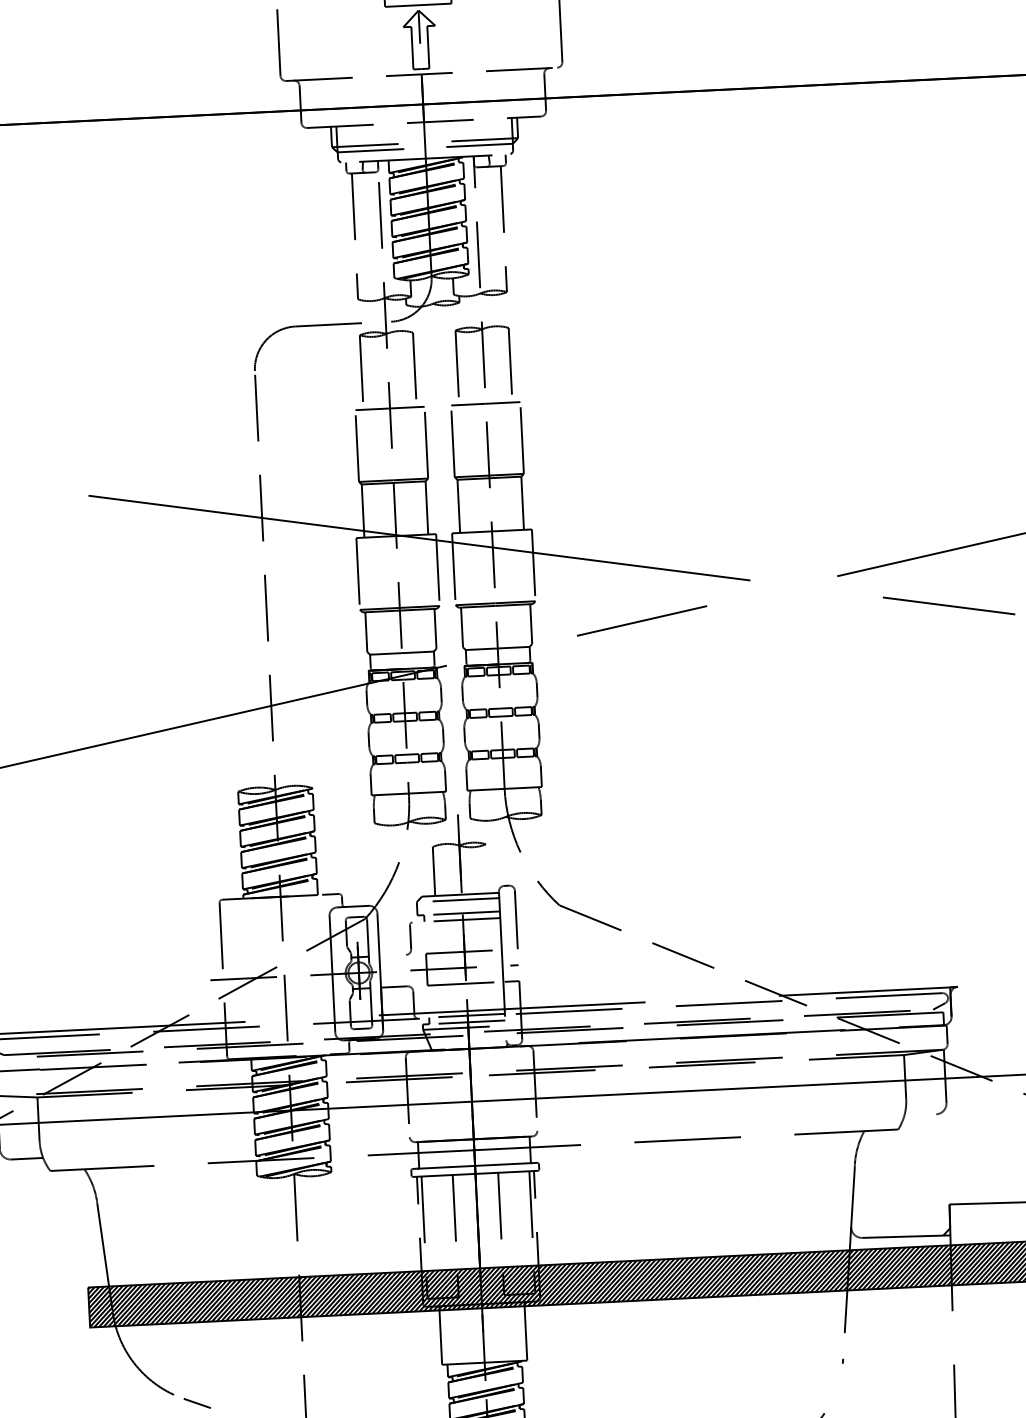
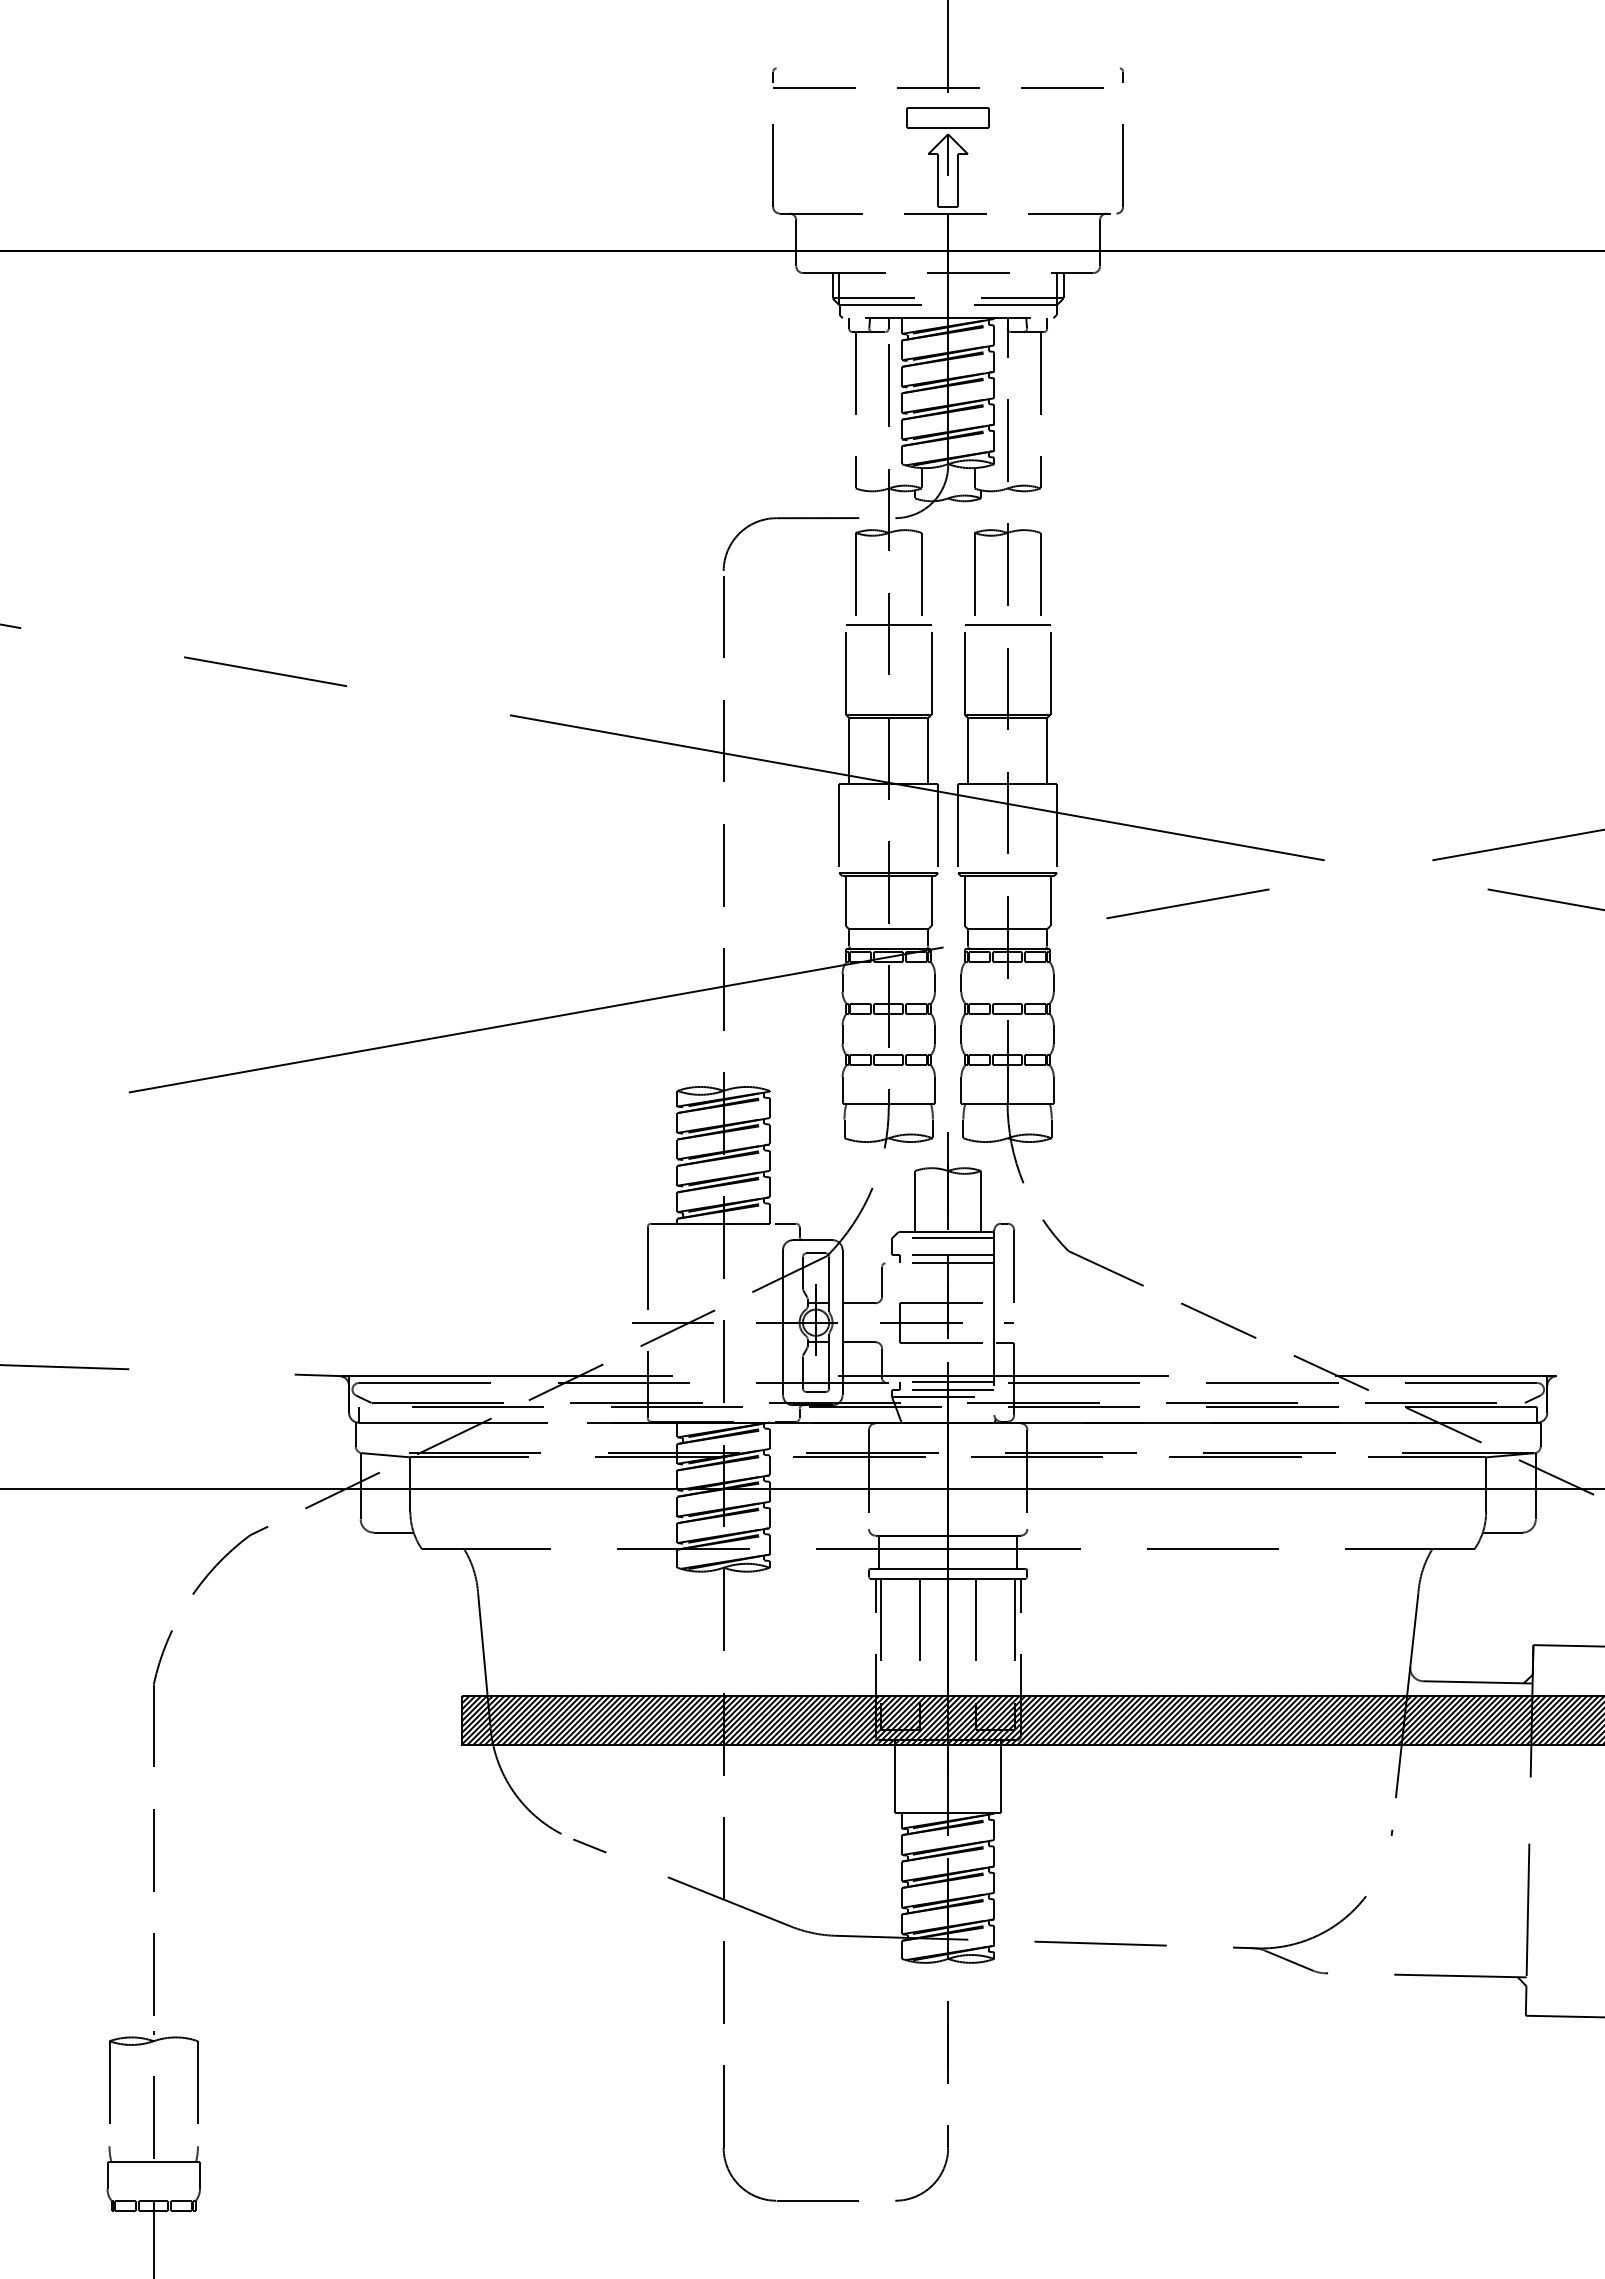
line: (487, 868) -> (981, 1201), added
line: (392, 955) -> (858, 1303), added
line: (920, 1114) -> (1502, 1532), added

